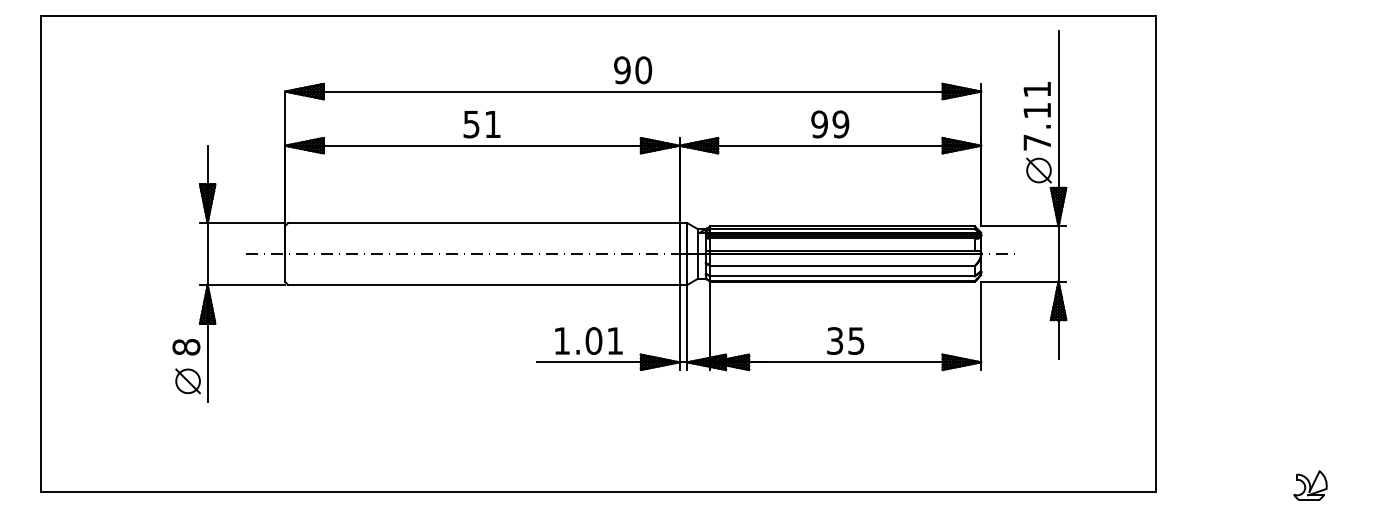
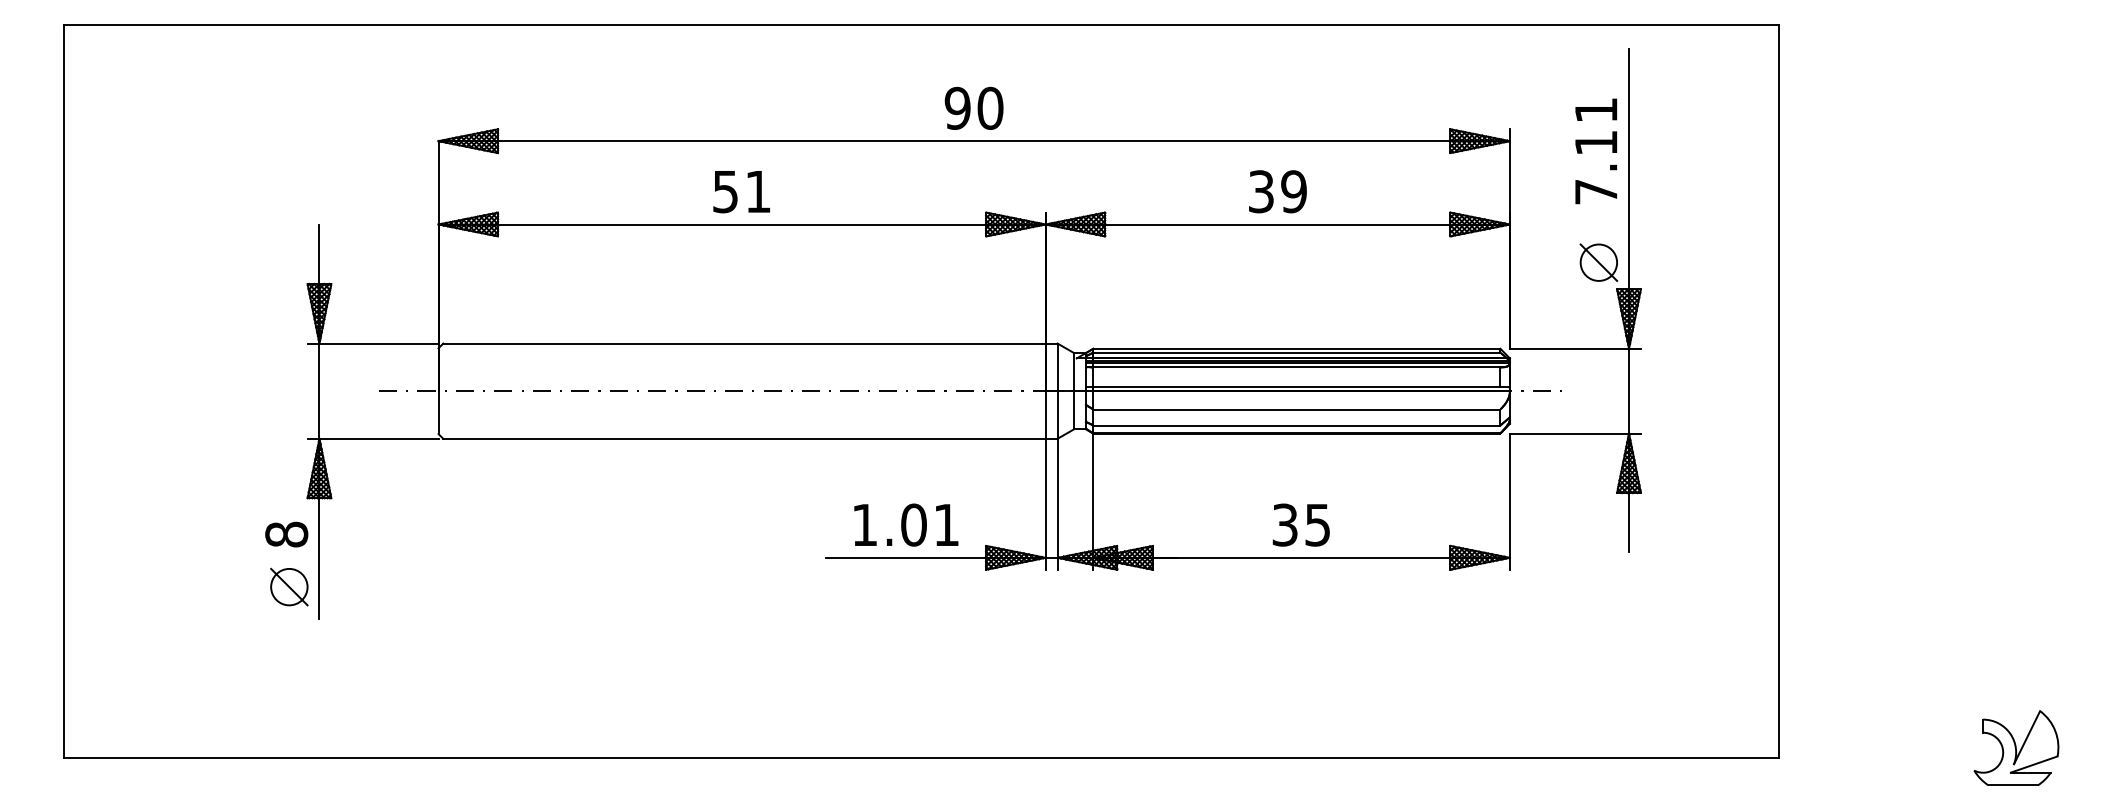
text: (1036, 116) -> (1595, 151), moved
text: (819, 124) -> (1261, 191), 99 -> 39
part: (1310, 485) -> (2016, 747), size x1.67

